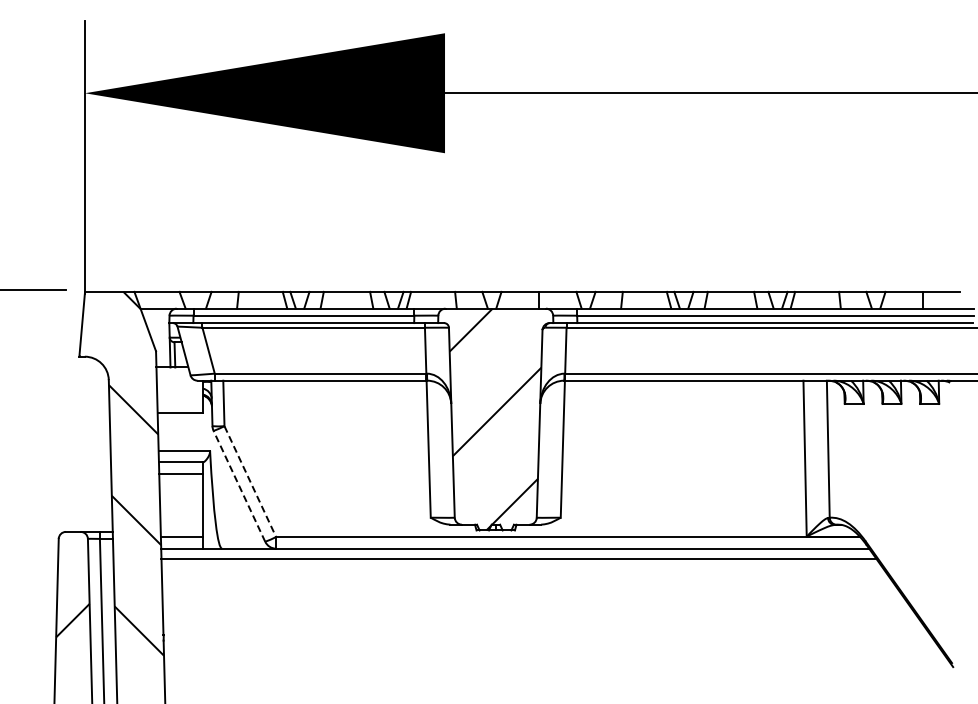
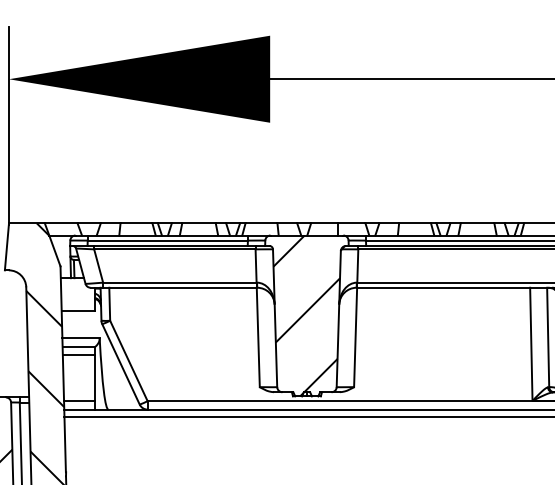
line: (250, 482) -> (129, 361), dashed -> solid
line: (239, 485) -> (121, 363), dashed -> solid

